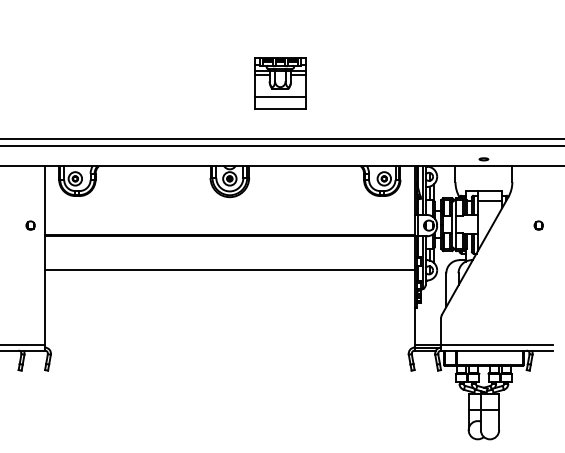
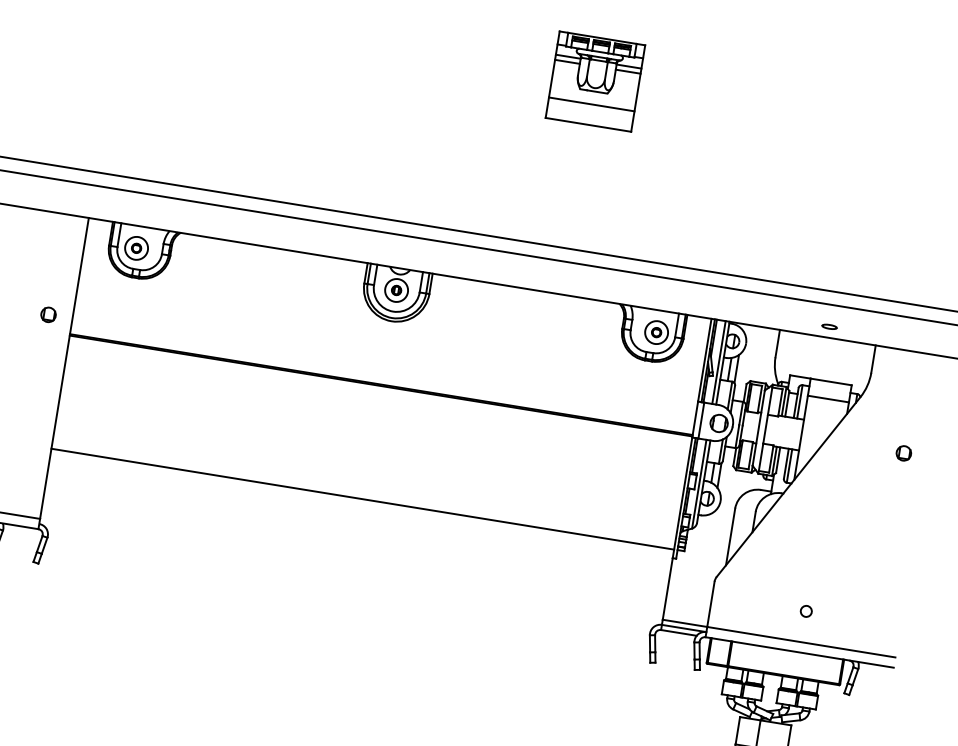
part: (280, 83) -> (595, 81), moved
line: (229, 269) -> (362, 498), moved
circle: (497, 326) -> (806, 611), added

